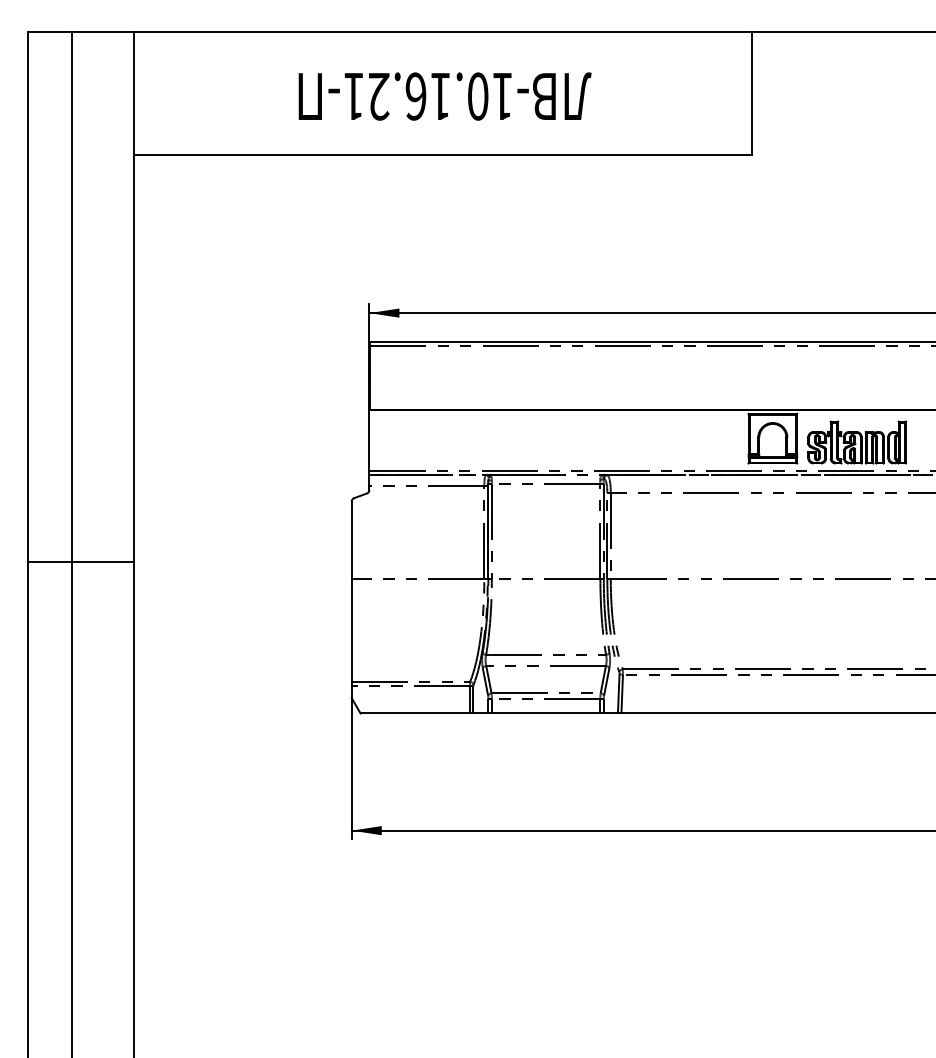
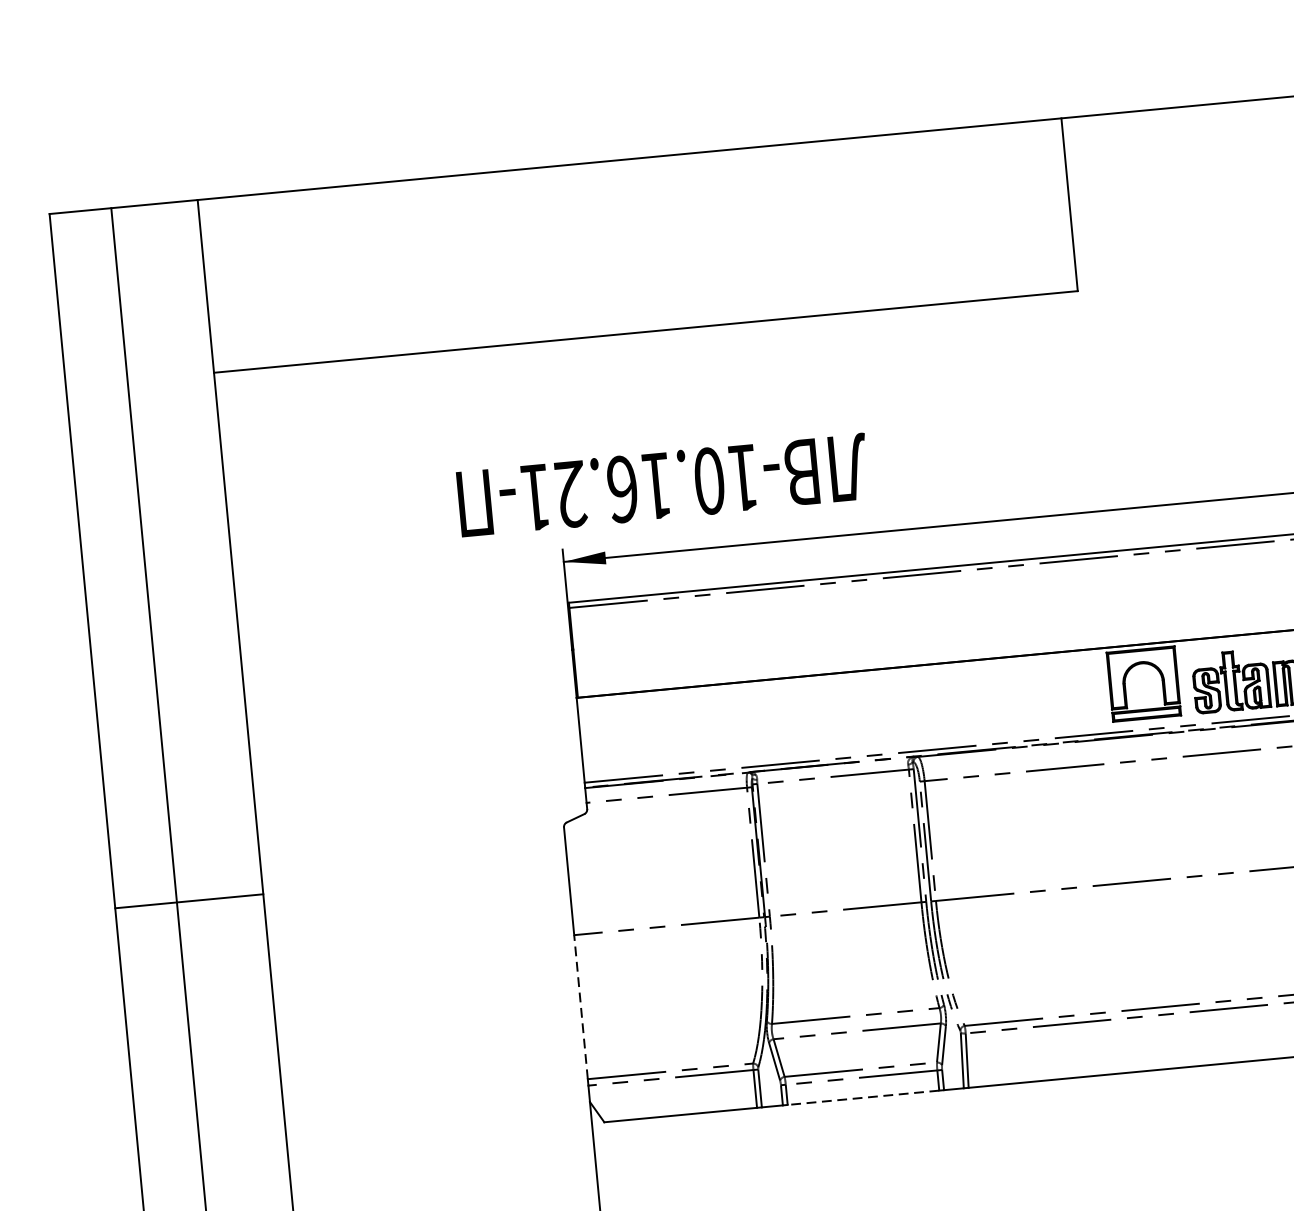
text: (444, 96) -> (662, 485), moved
line: (80, 561) -> (188, 900), moved
line: (351, 630) -> (580, 1007), solid -> dashed
line: (545, 713) -> (862, 1097), solid -> dashed

